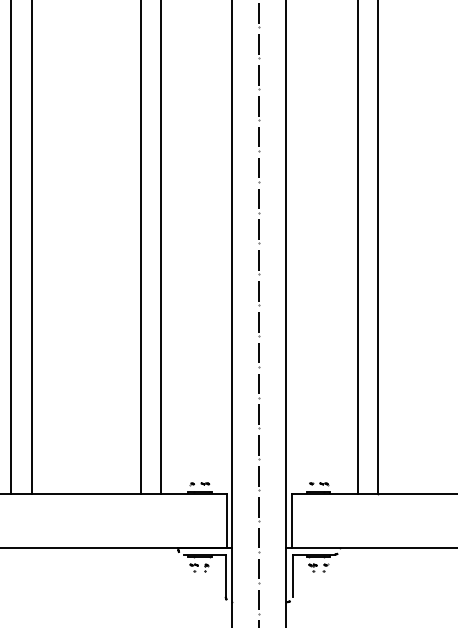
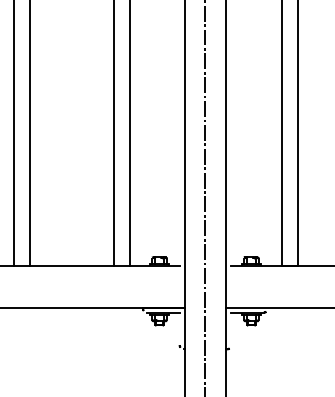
line: (226, 521) -> (180, 286), removed
line: (291, 521) -> (230, 286), removed
line: (225, 575) -> (179, 328), removed
line: (292, 575) -> (231, 328), removed

